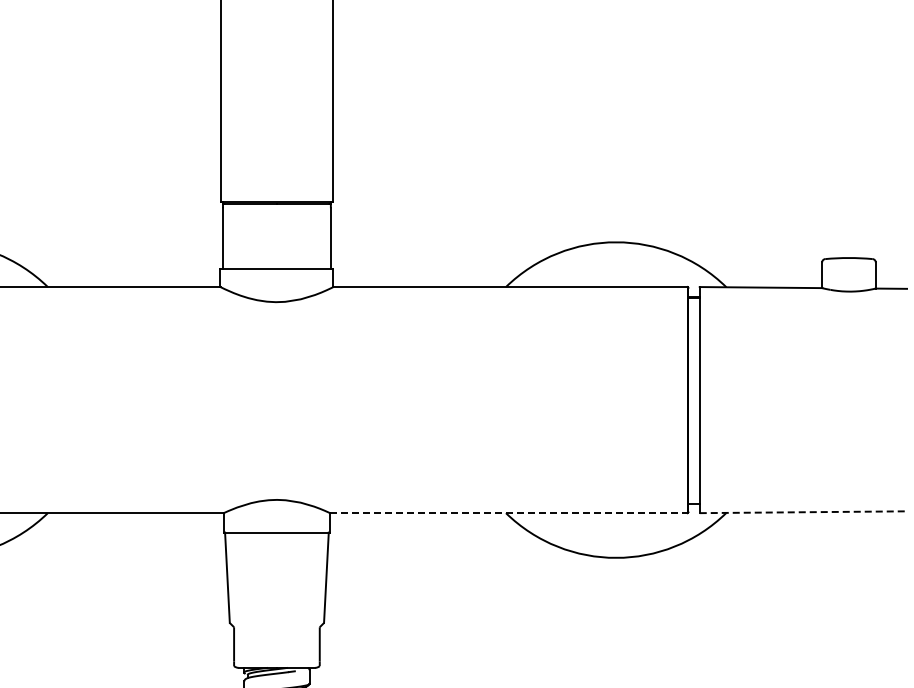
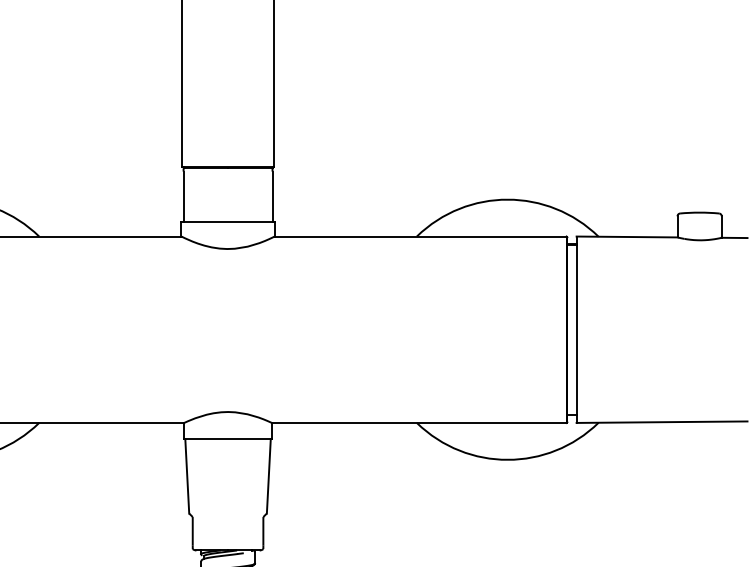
line: (803, 512) -> (662, 422), dashed -> solid
line: (508, 513) -> (418, 423), dashed -> solid

